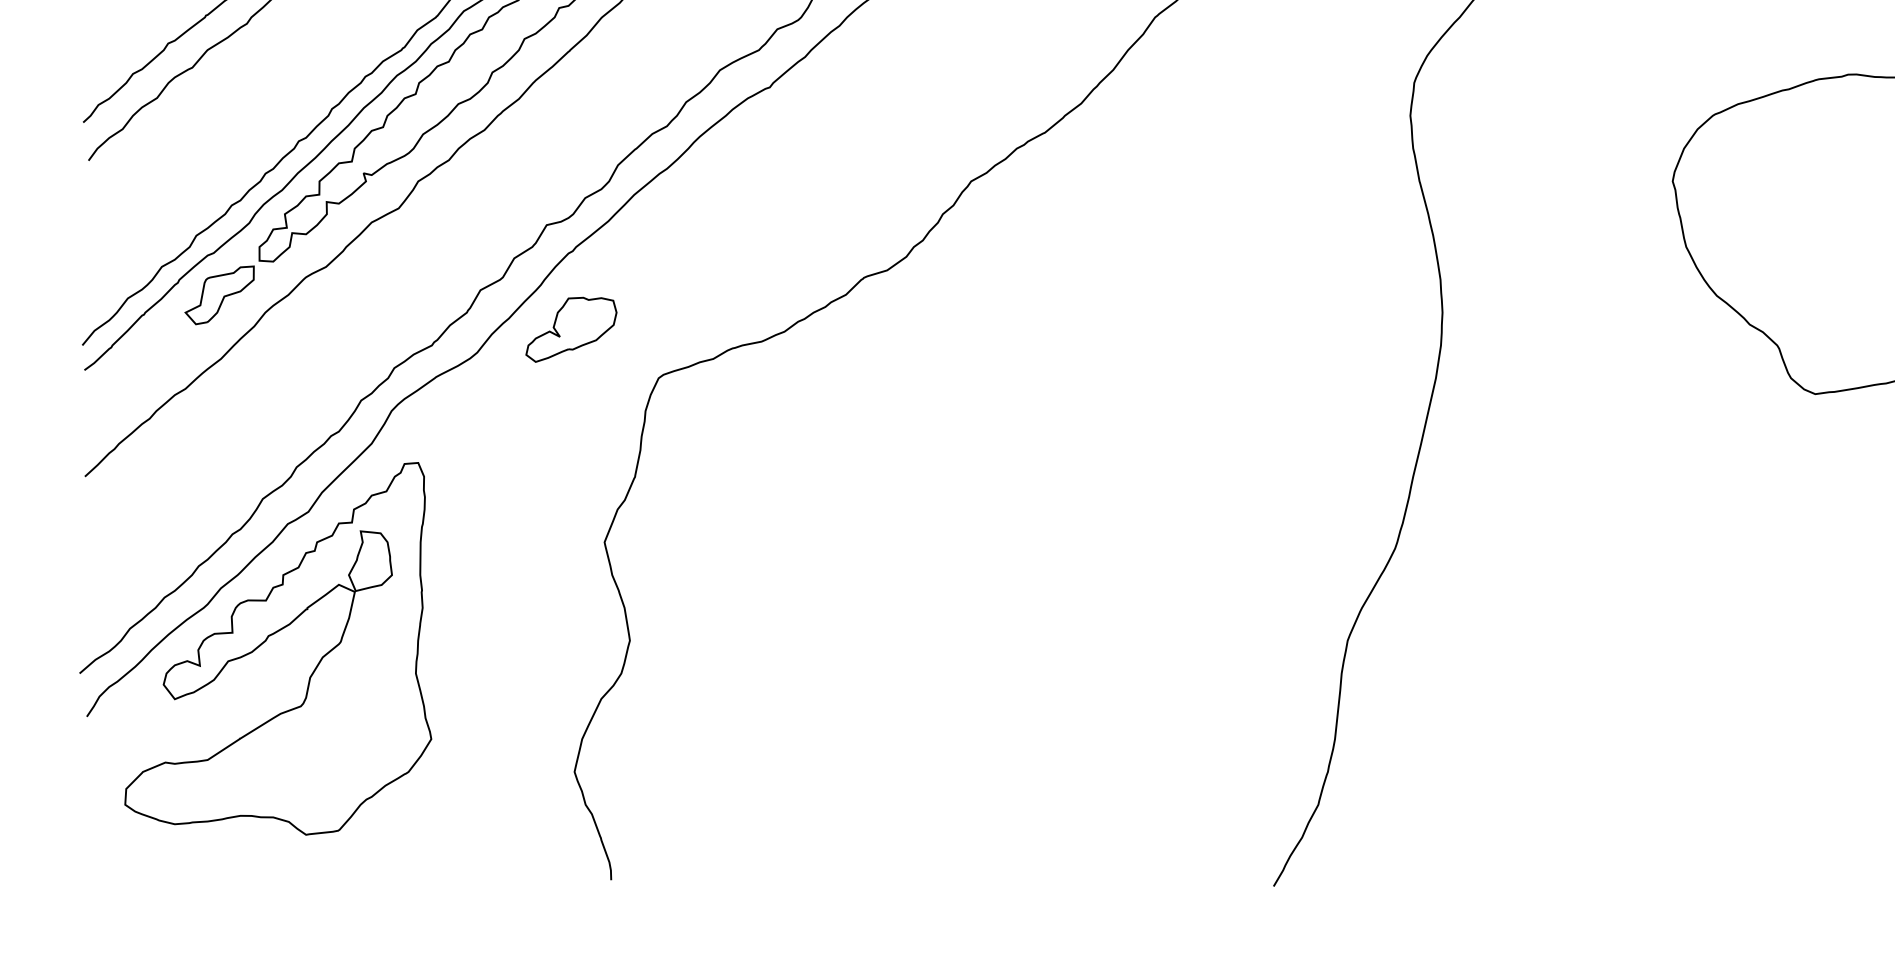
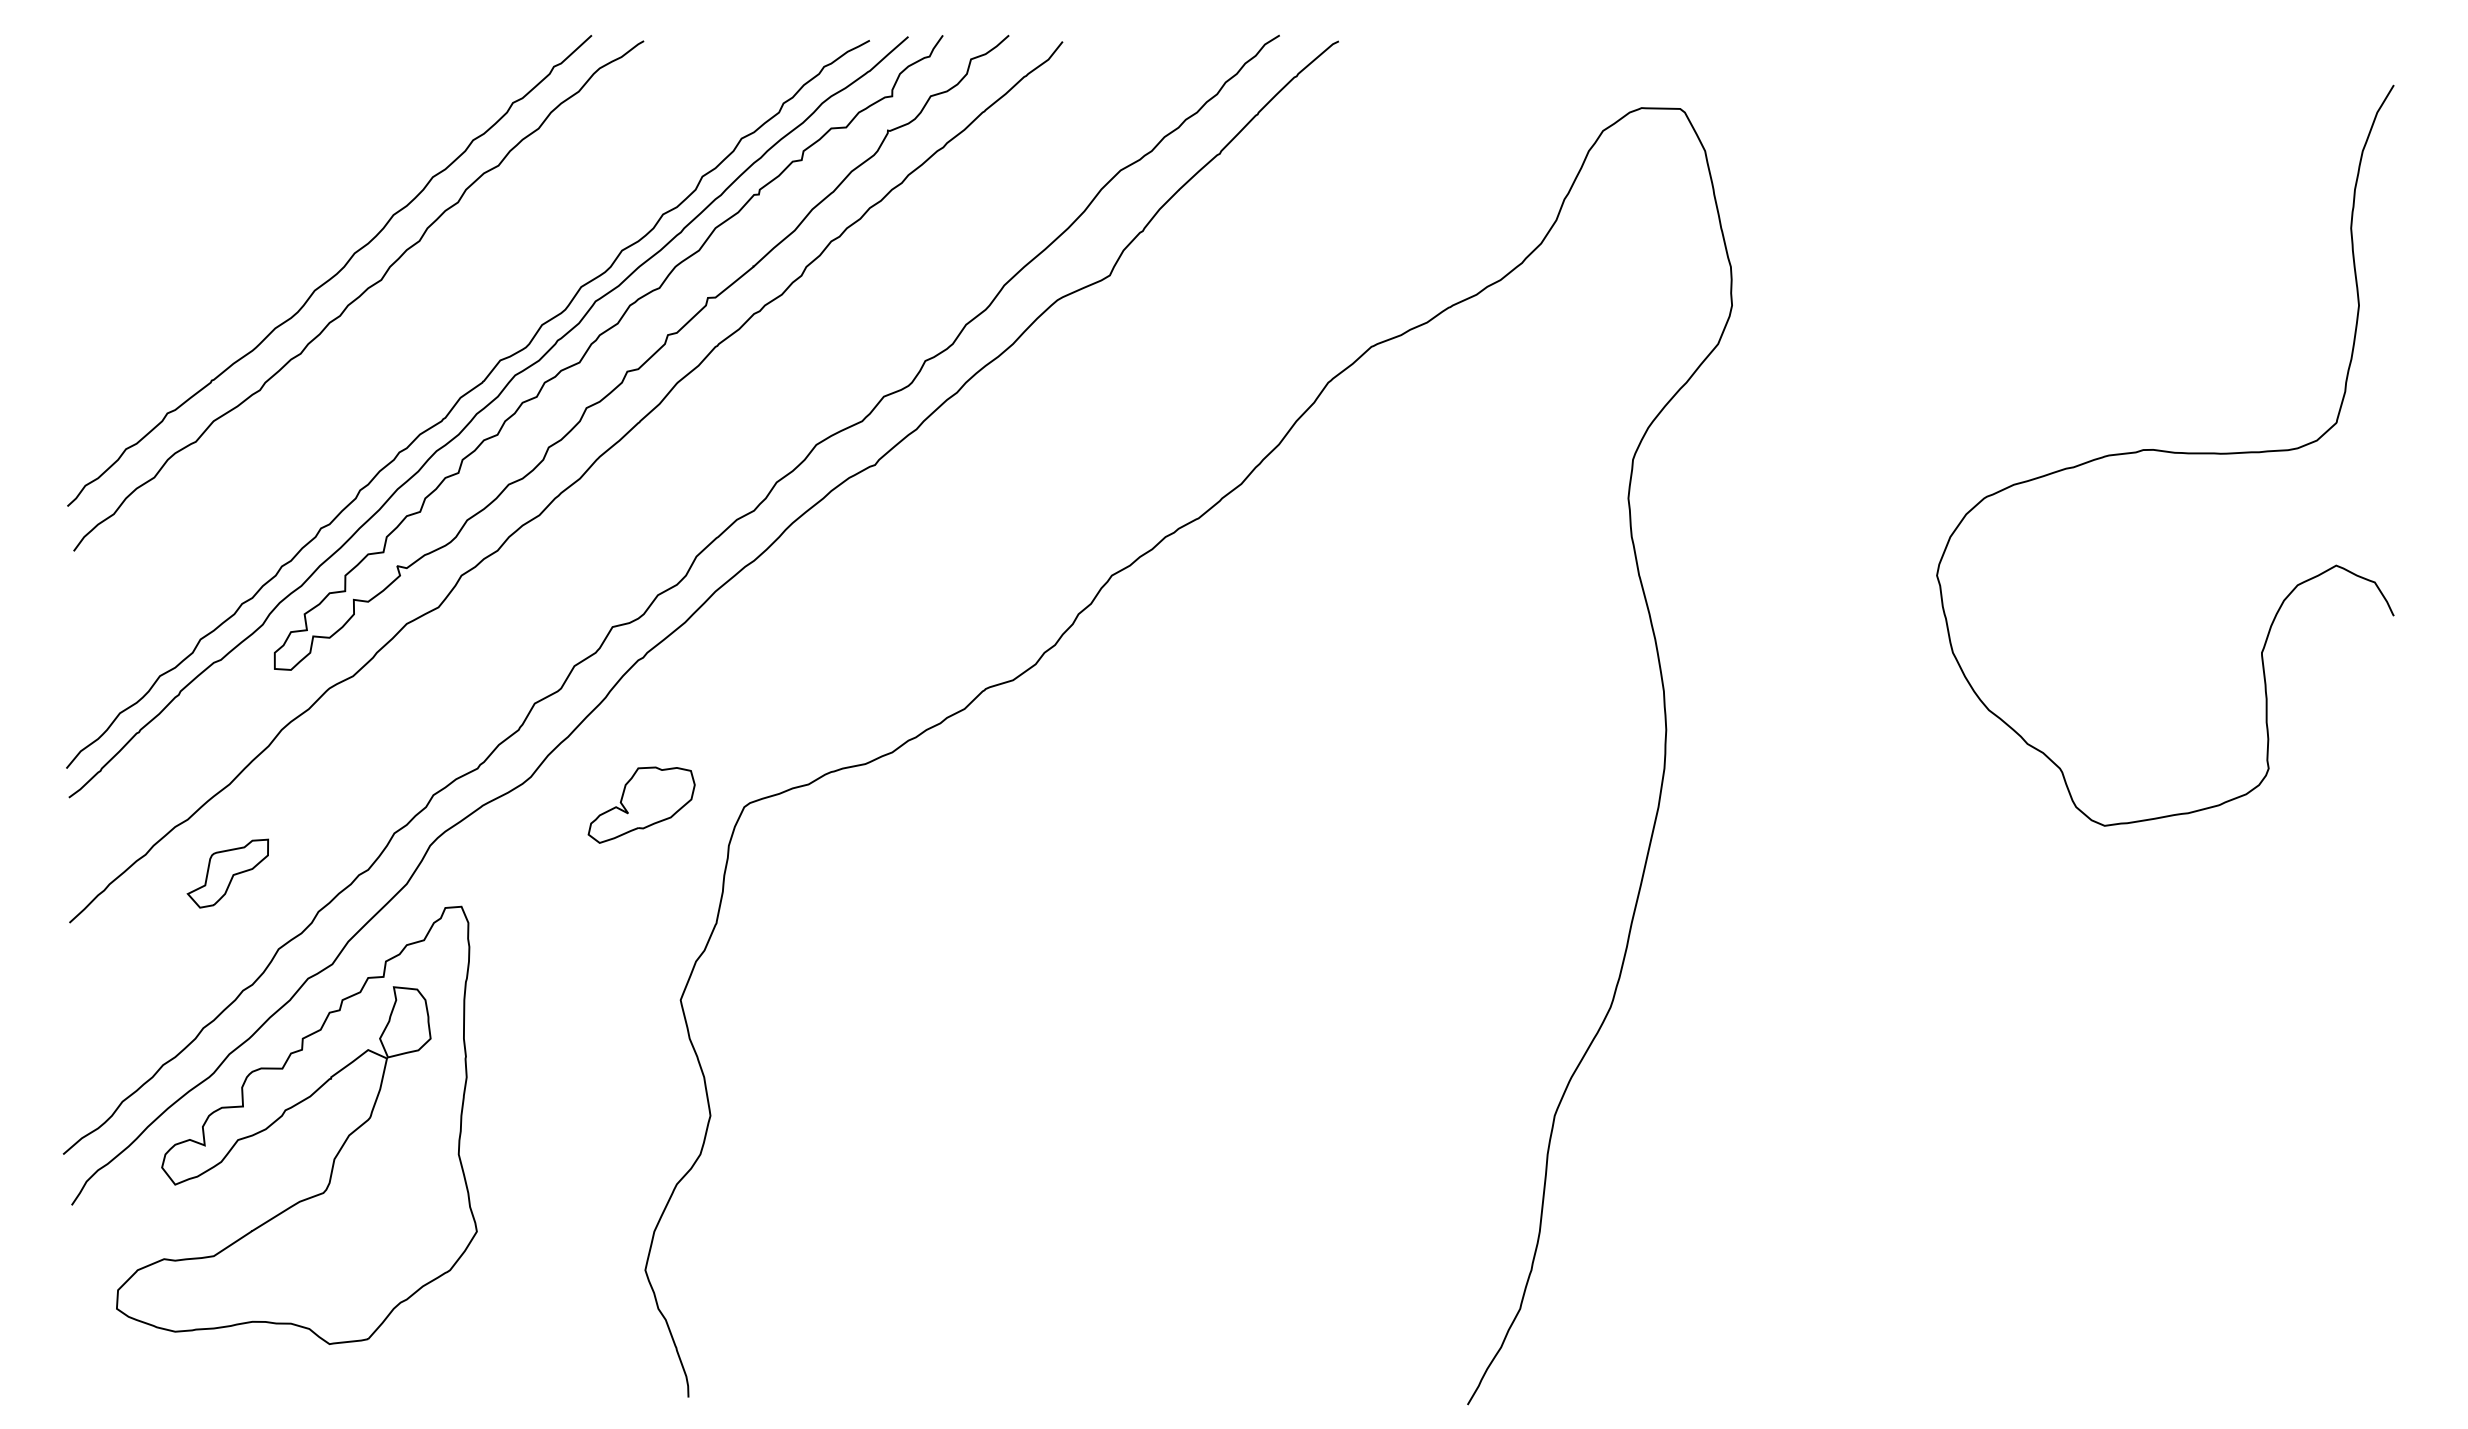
part: (219, 295) -> (227, 873), moved
part: (571, 329) -> (641, 804), moved

